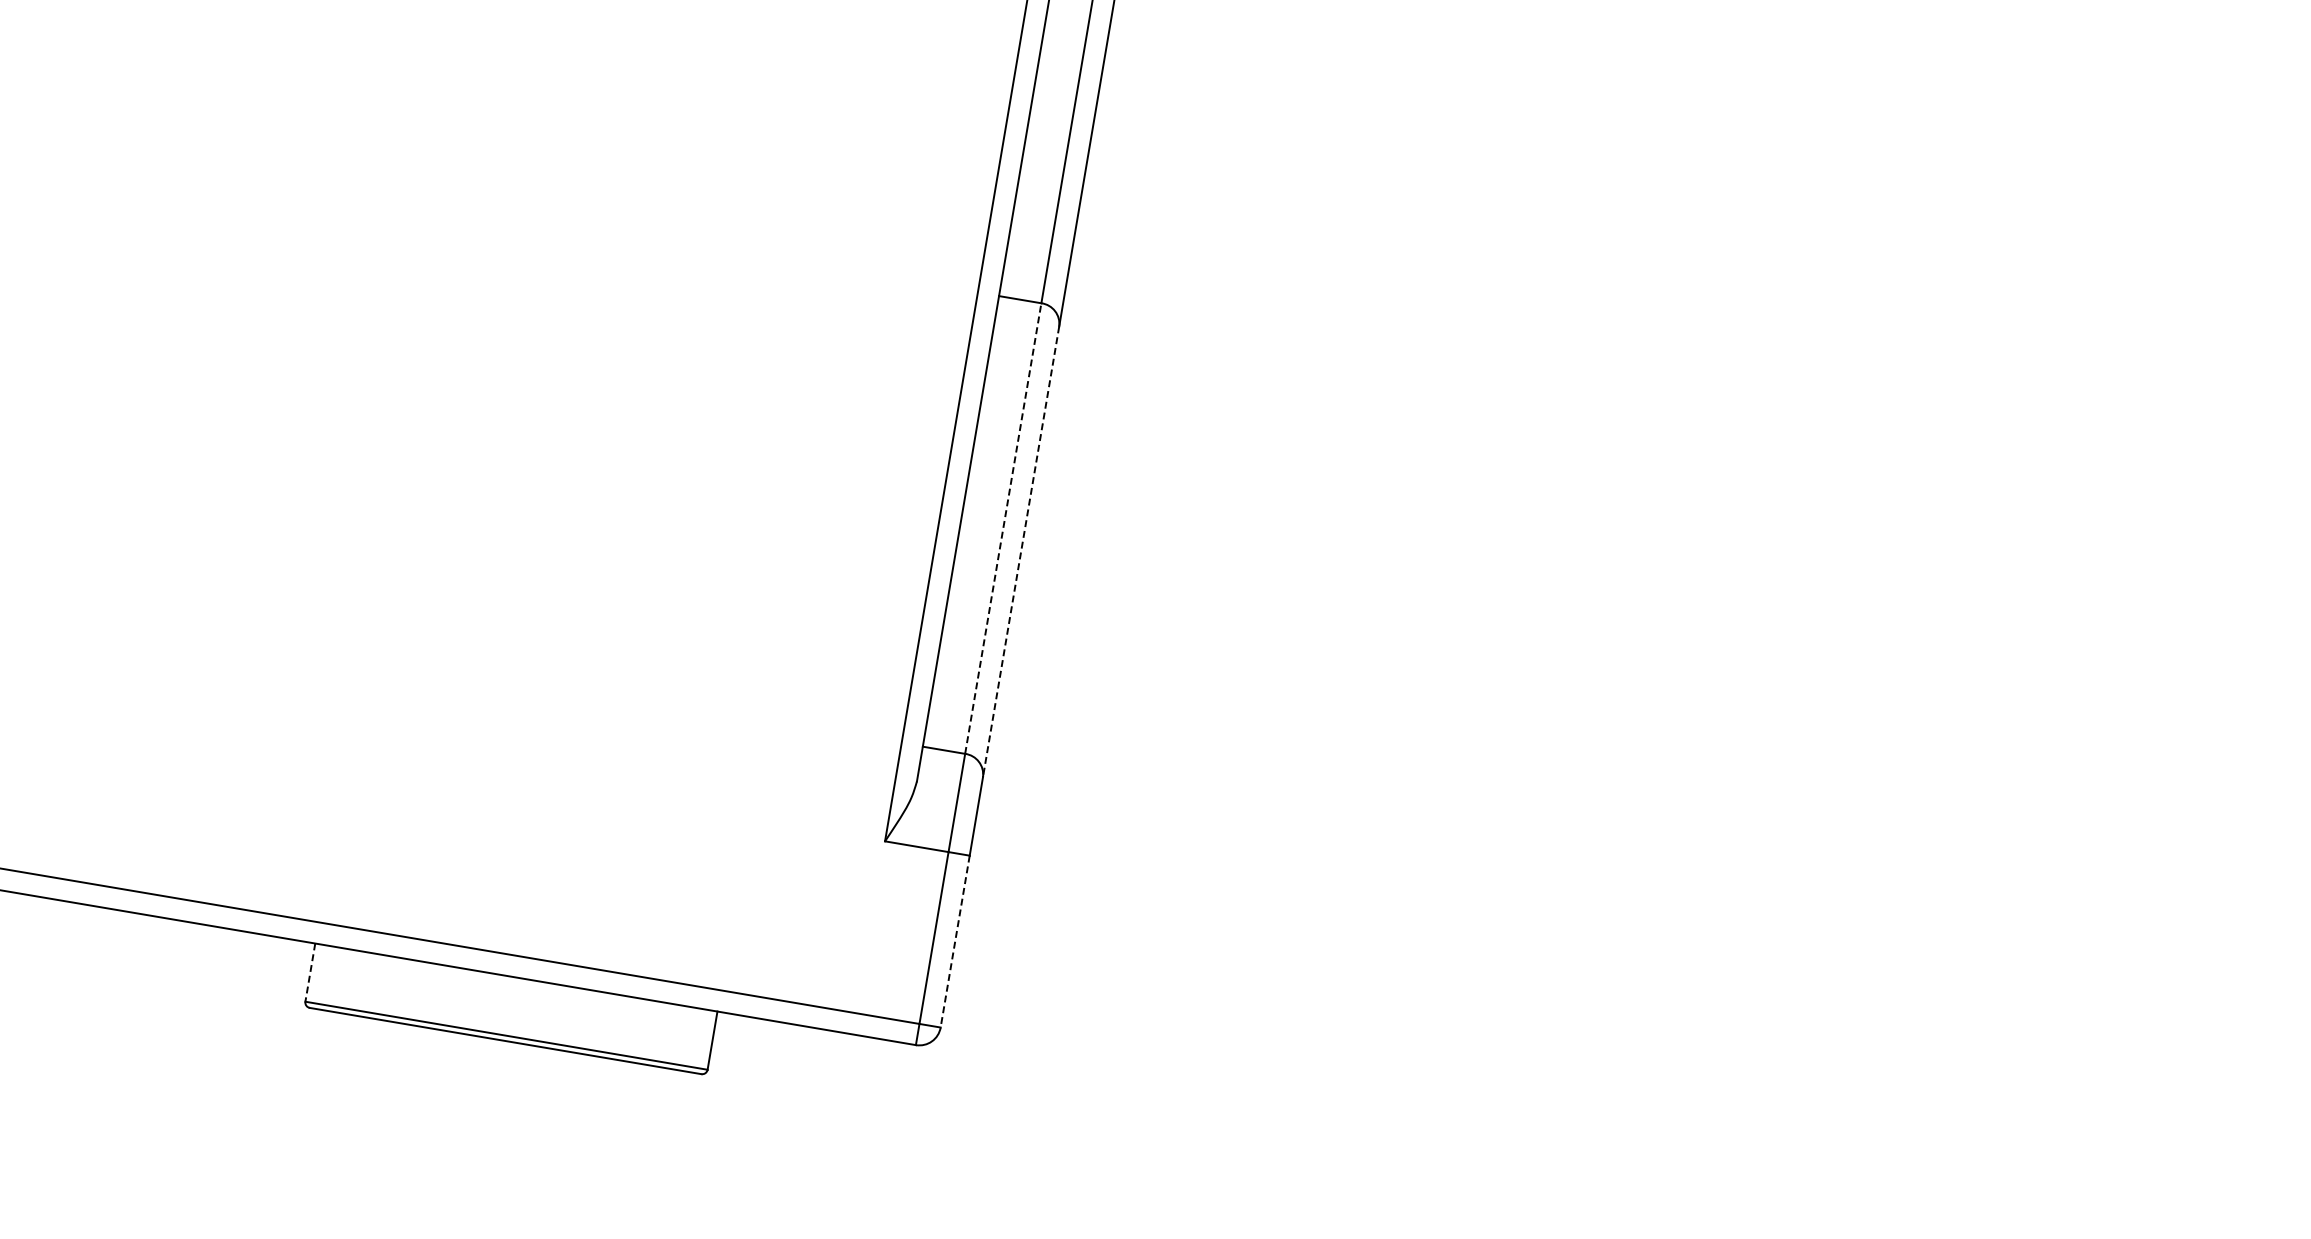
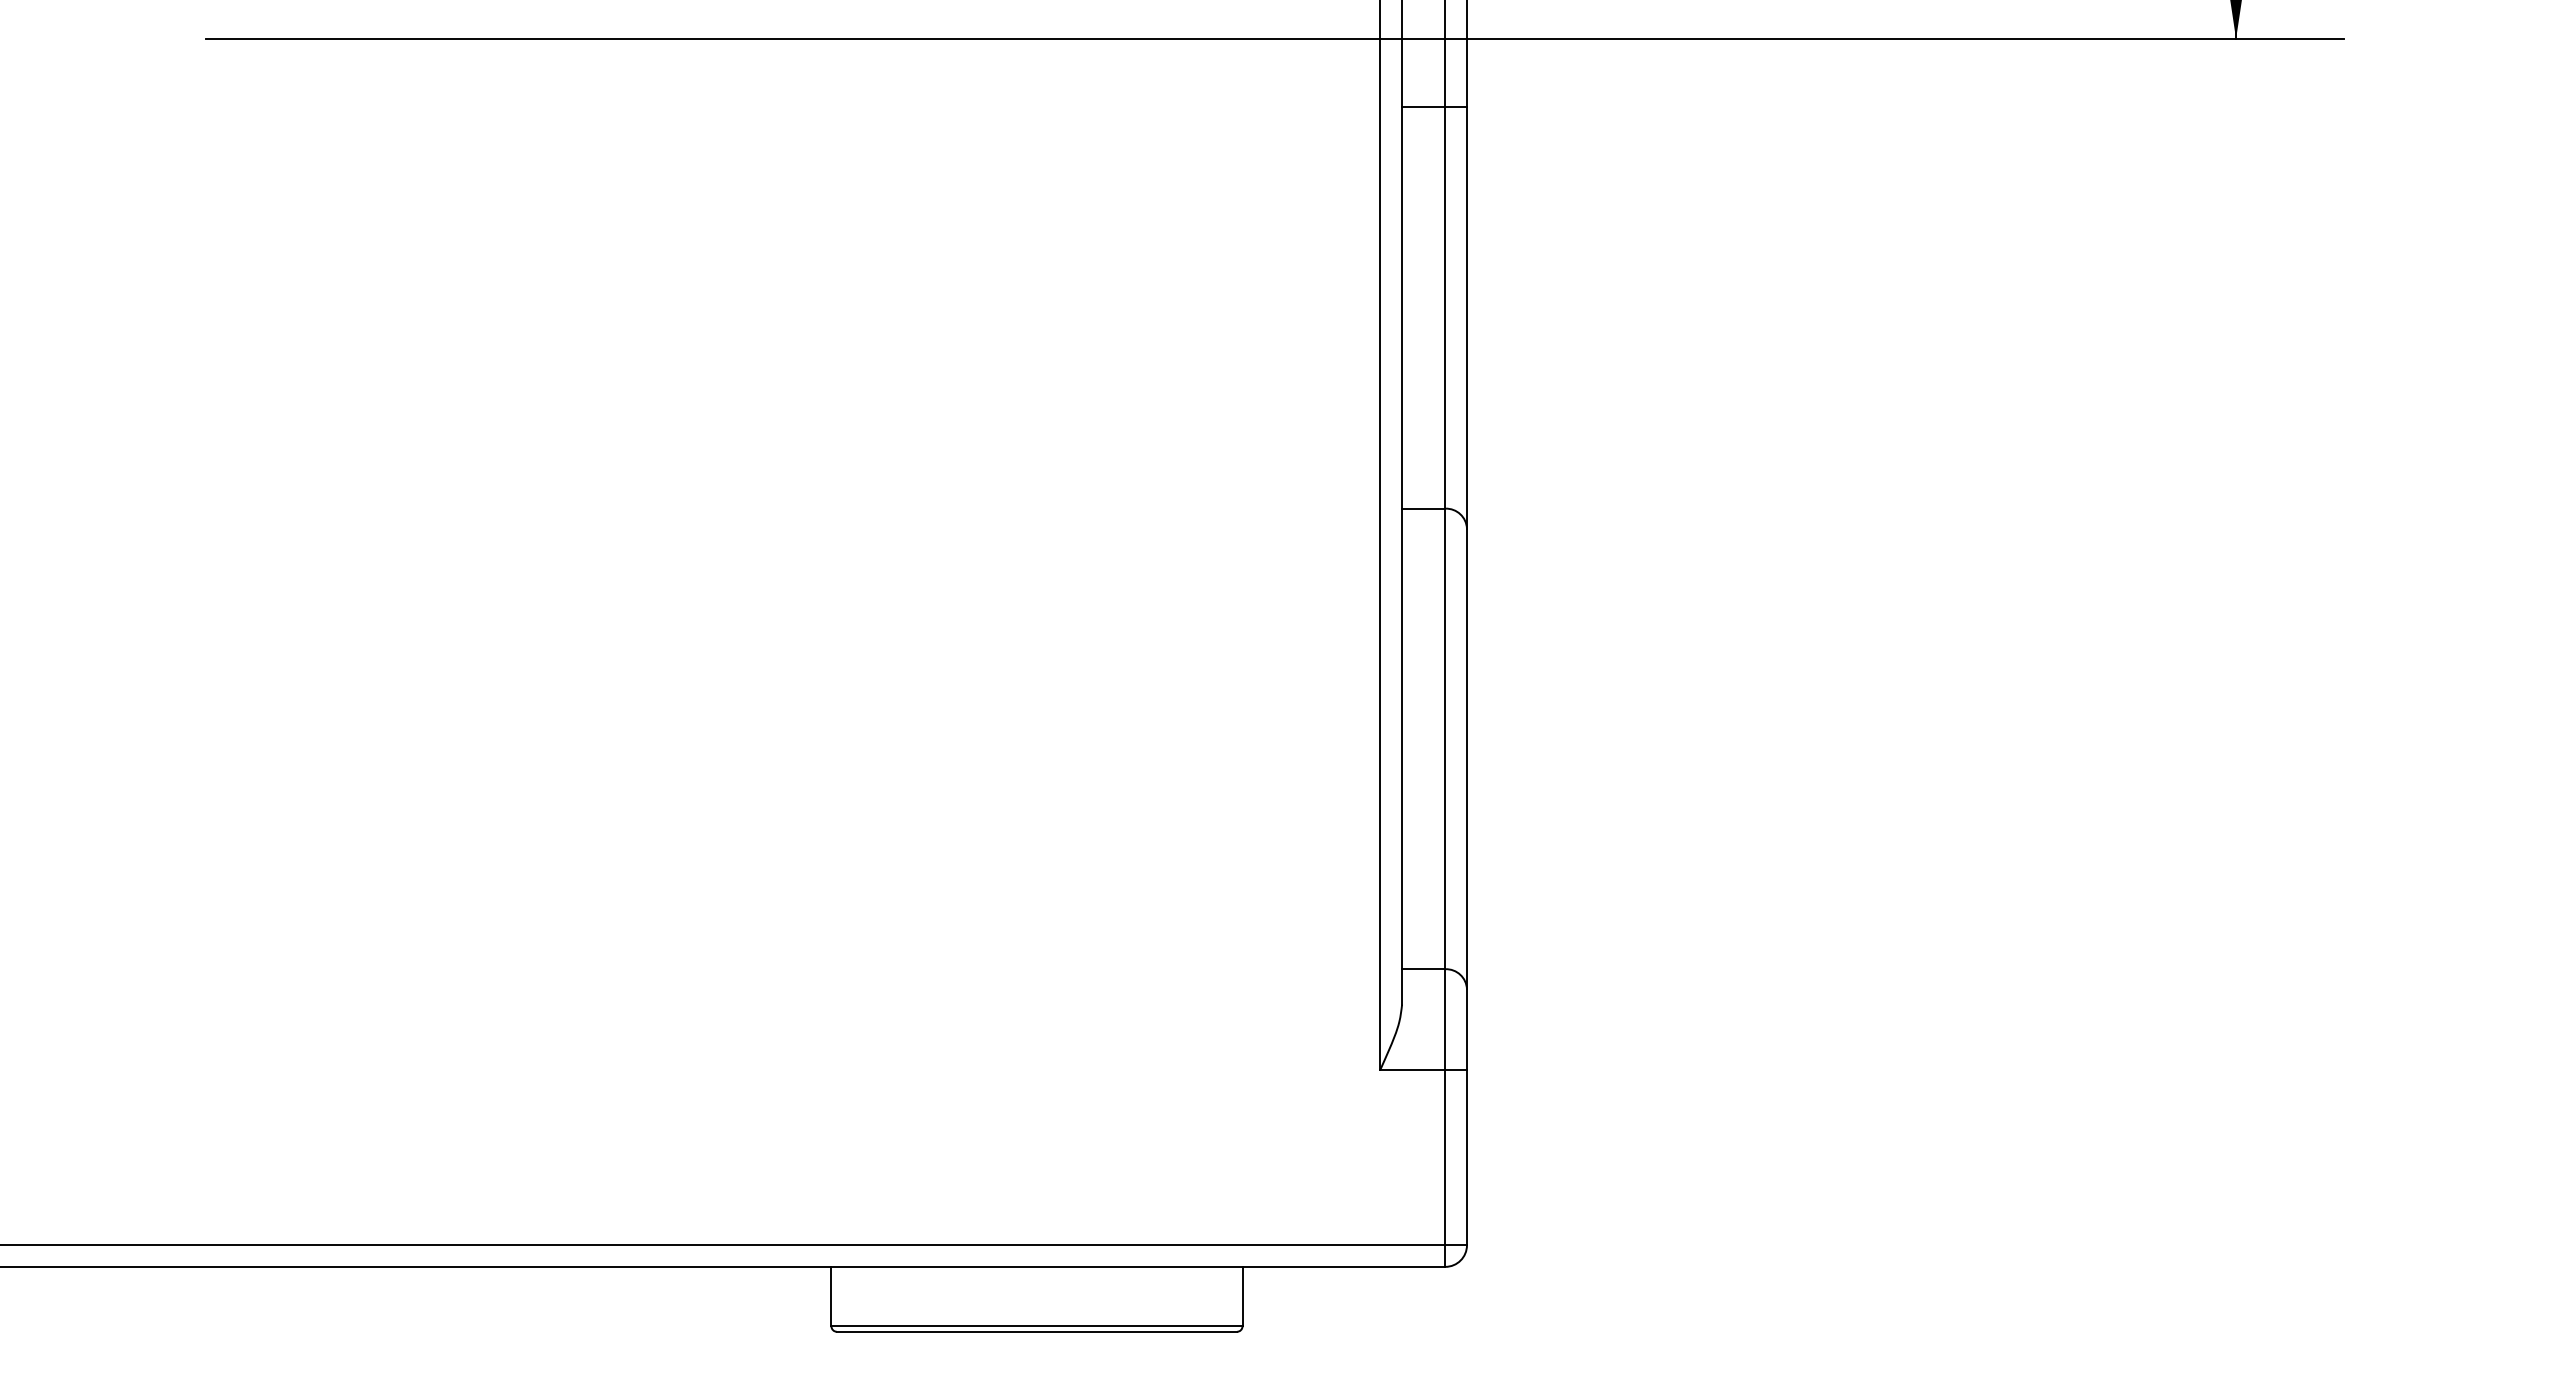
line: (1003, 528) -> (1445, 738), dashed -> solid
line: (1020, 552) -> (1466, 759), dashed -> solid
line: (954, 941) -> (1466, 1157), dashed -> solid
line: (310, 972) -> (831, 1296), dashed -> solid

